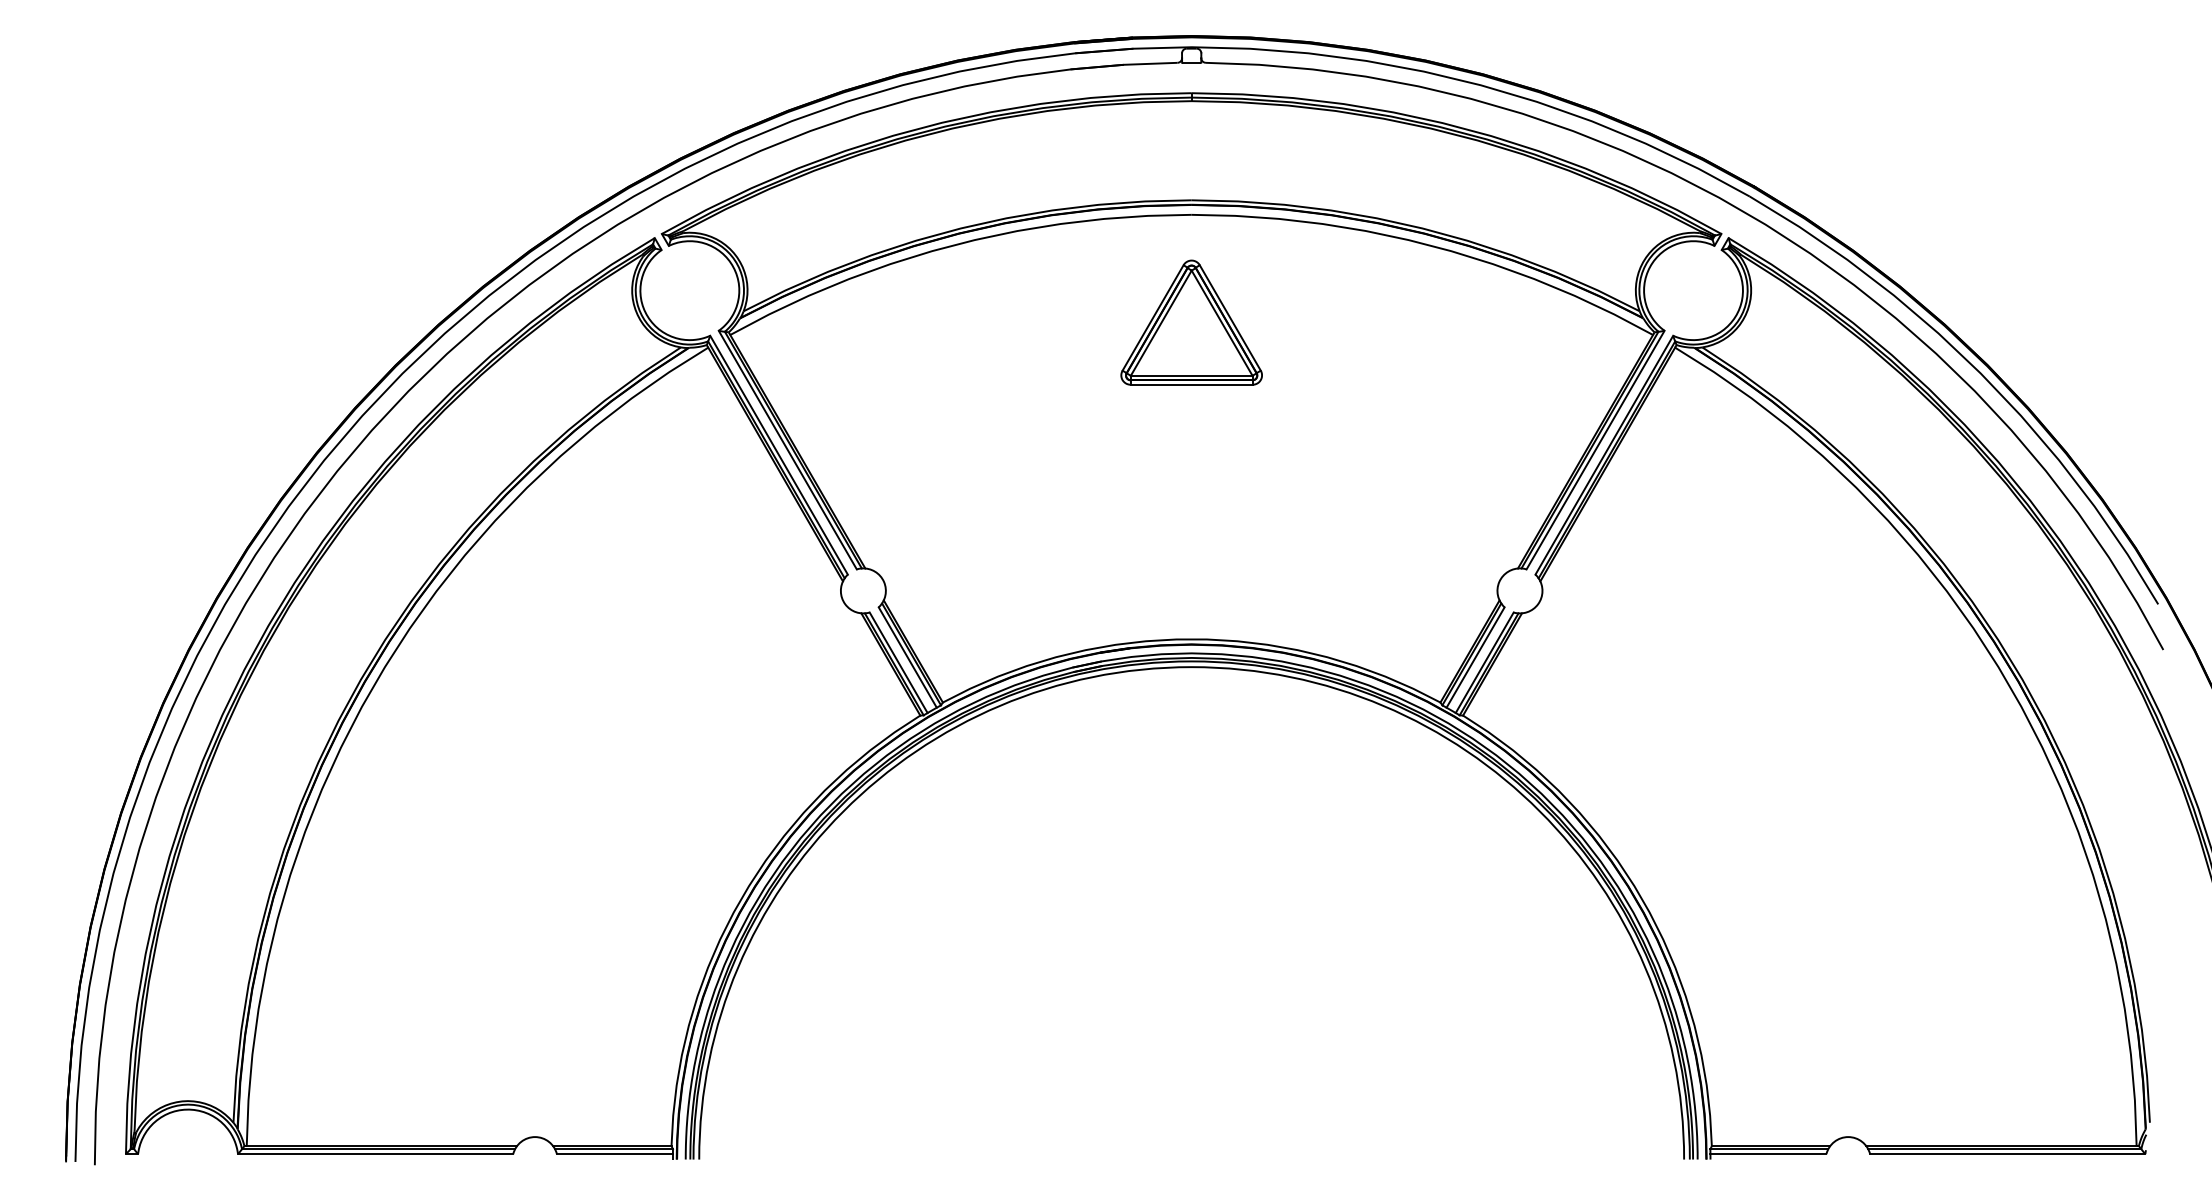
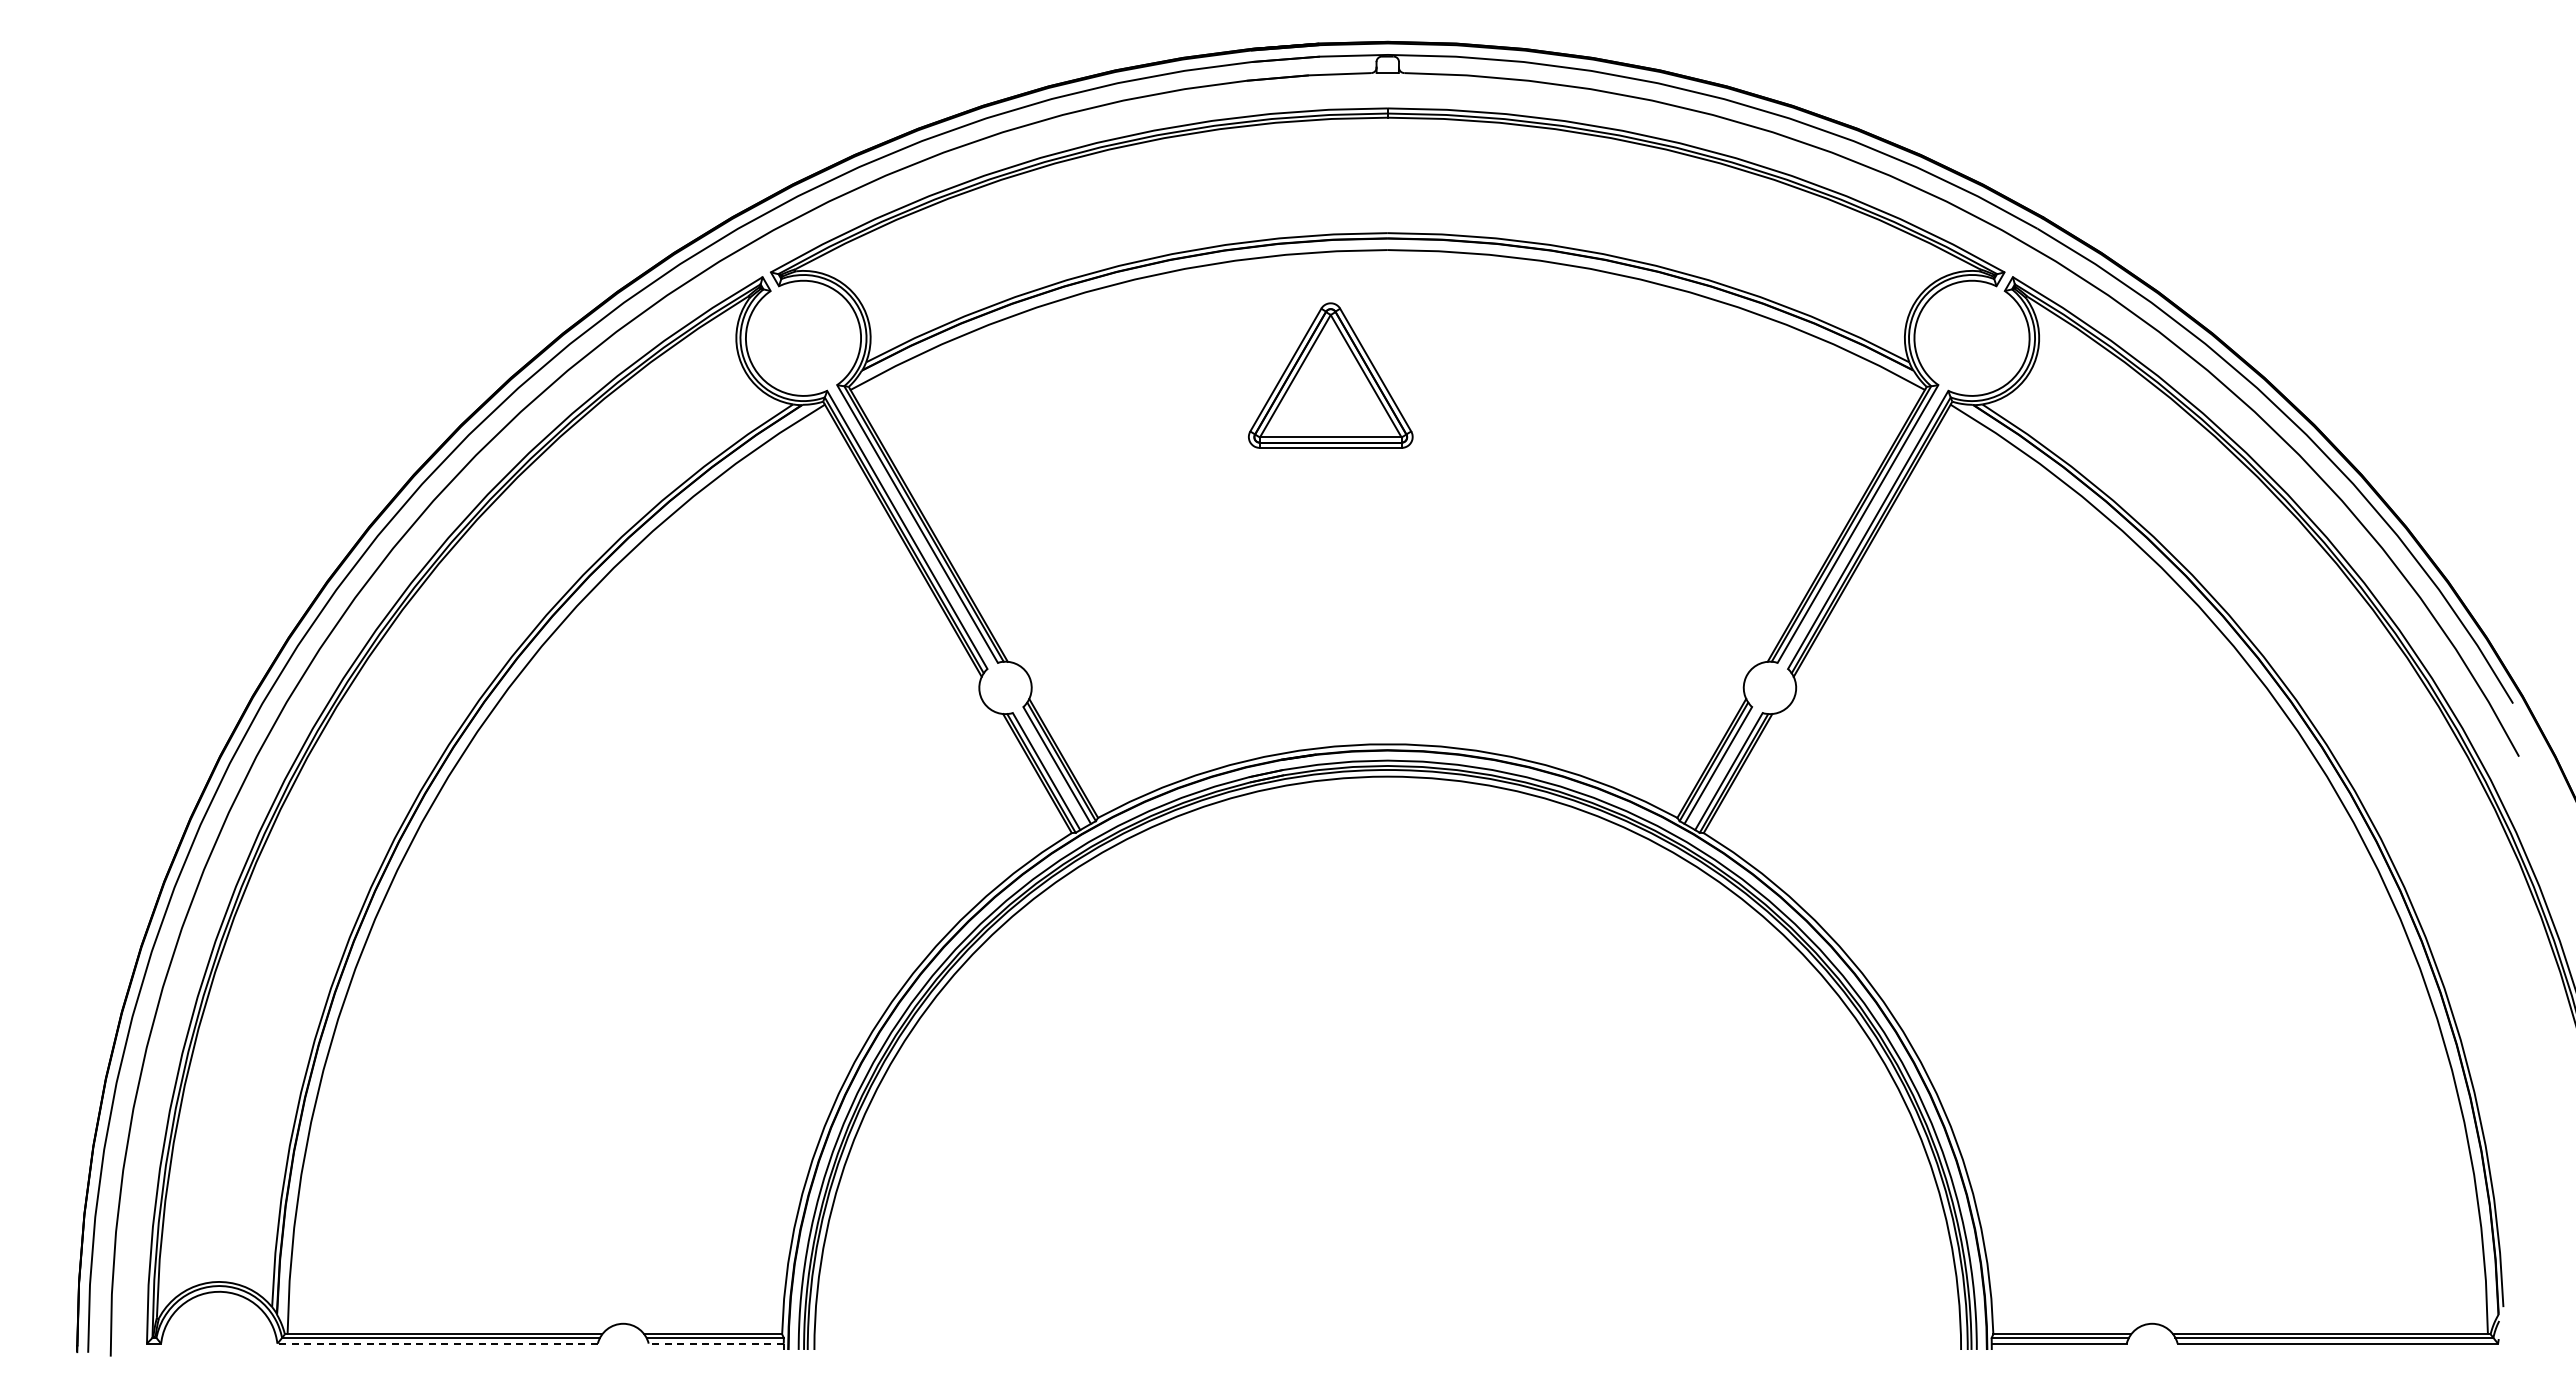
part: (1191, 322) -> (1330, 375), moved
line: (375, 1153) -> (437, 1343), solid -> dashed
line: (615, 1153) -> (716, 1343), solid -> dashed

